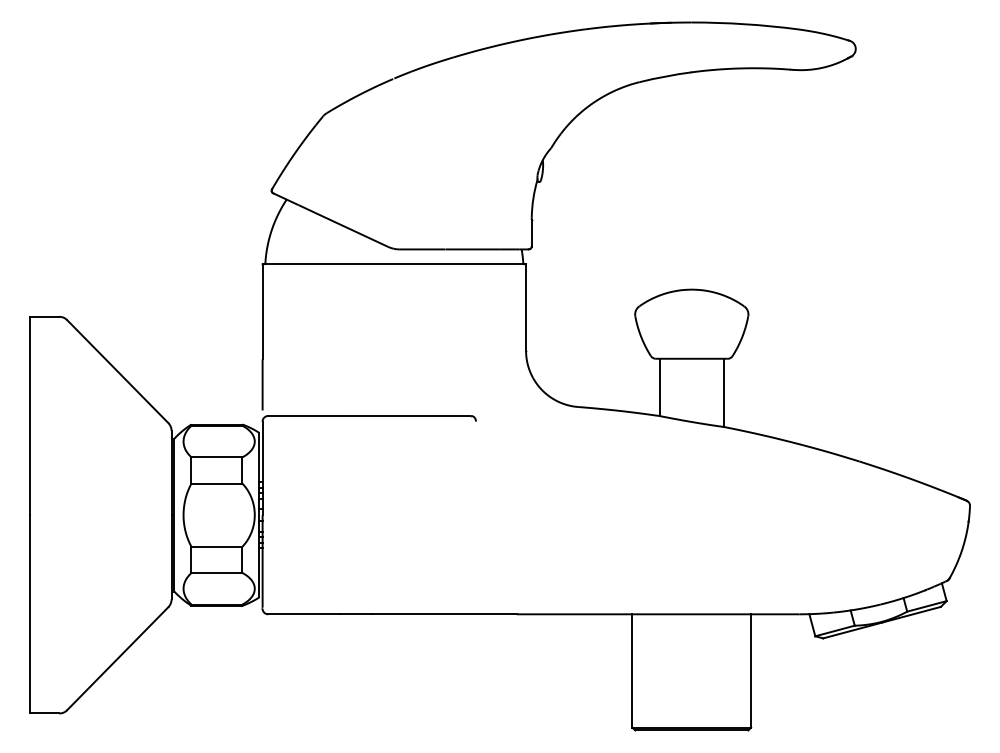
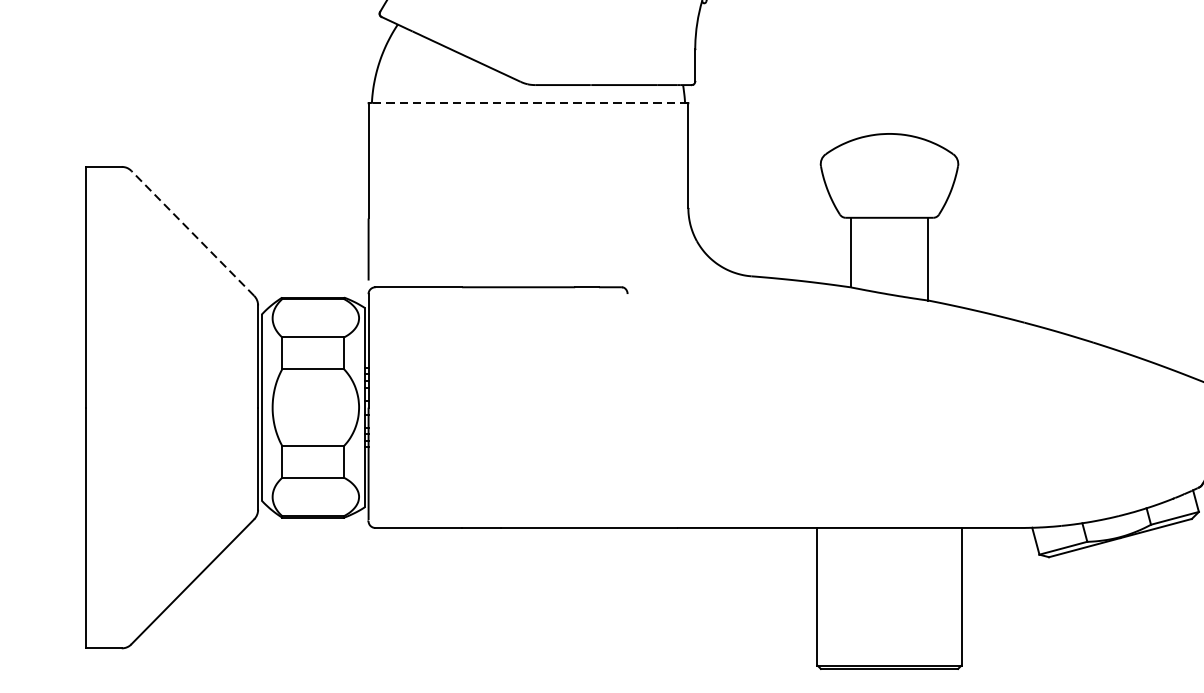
line: (394, 264) -> (528, 103), solid -> dashed
line: (117, 371) -> (192, 233), solid -> dashed

